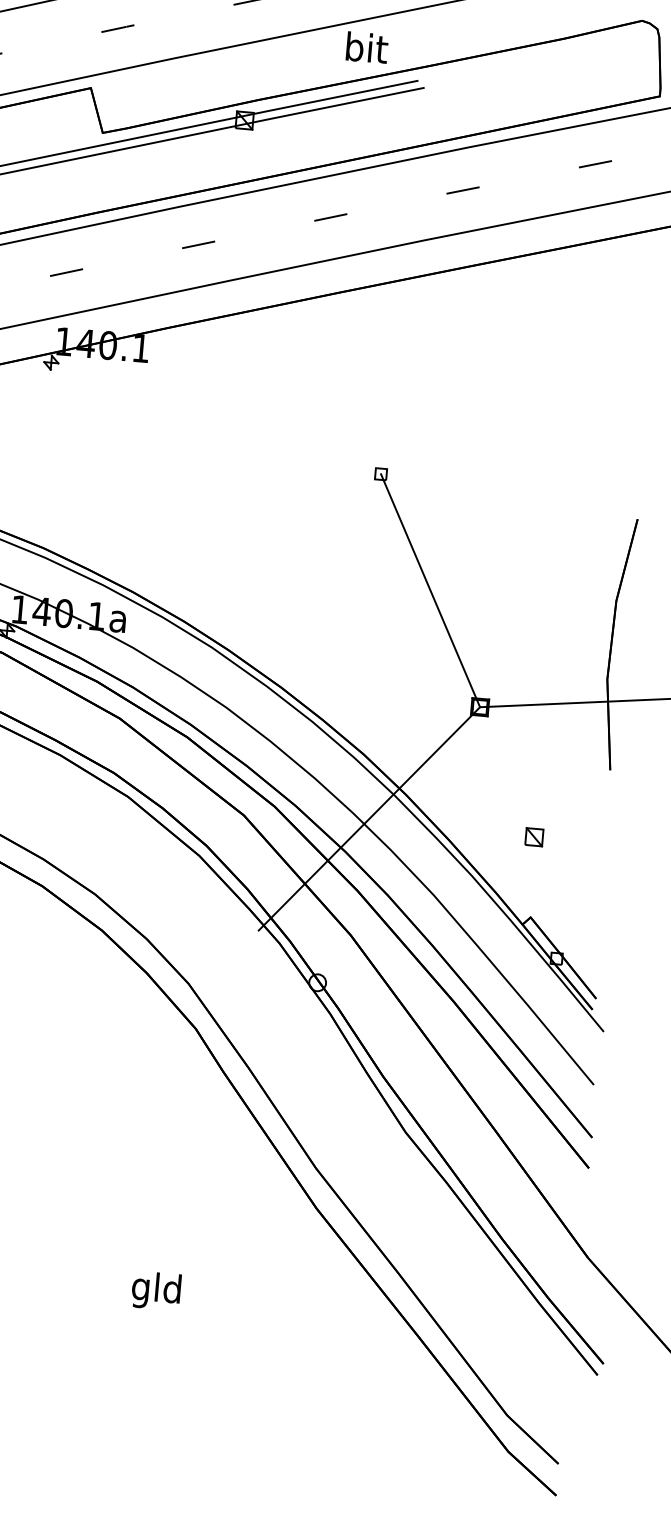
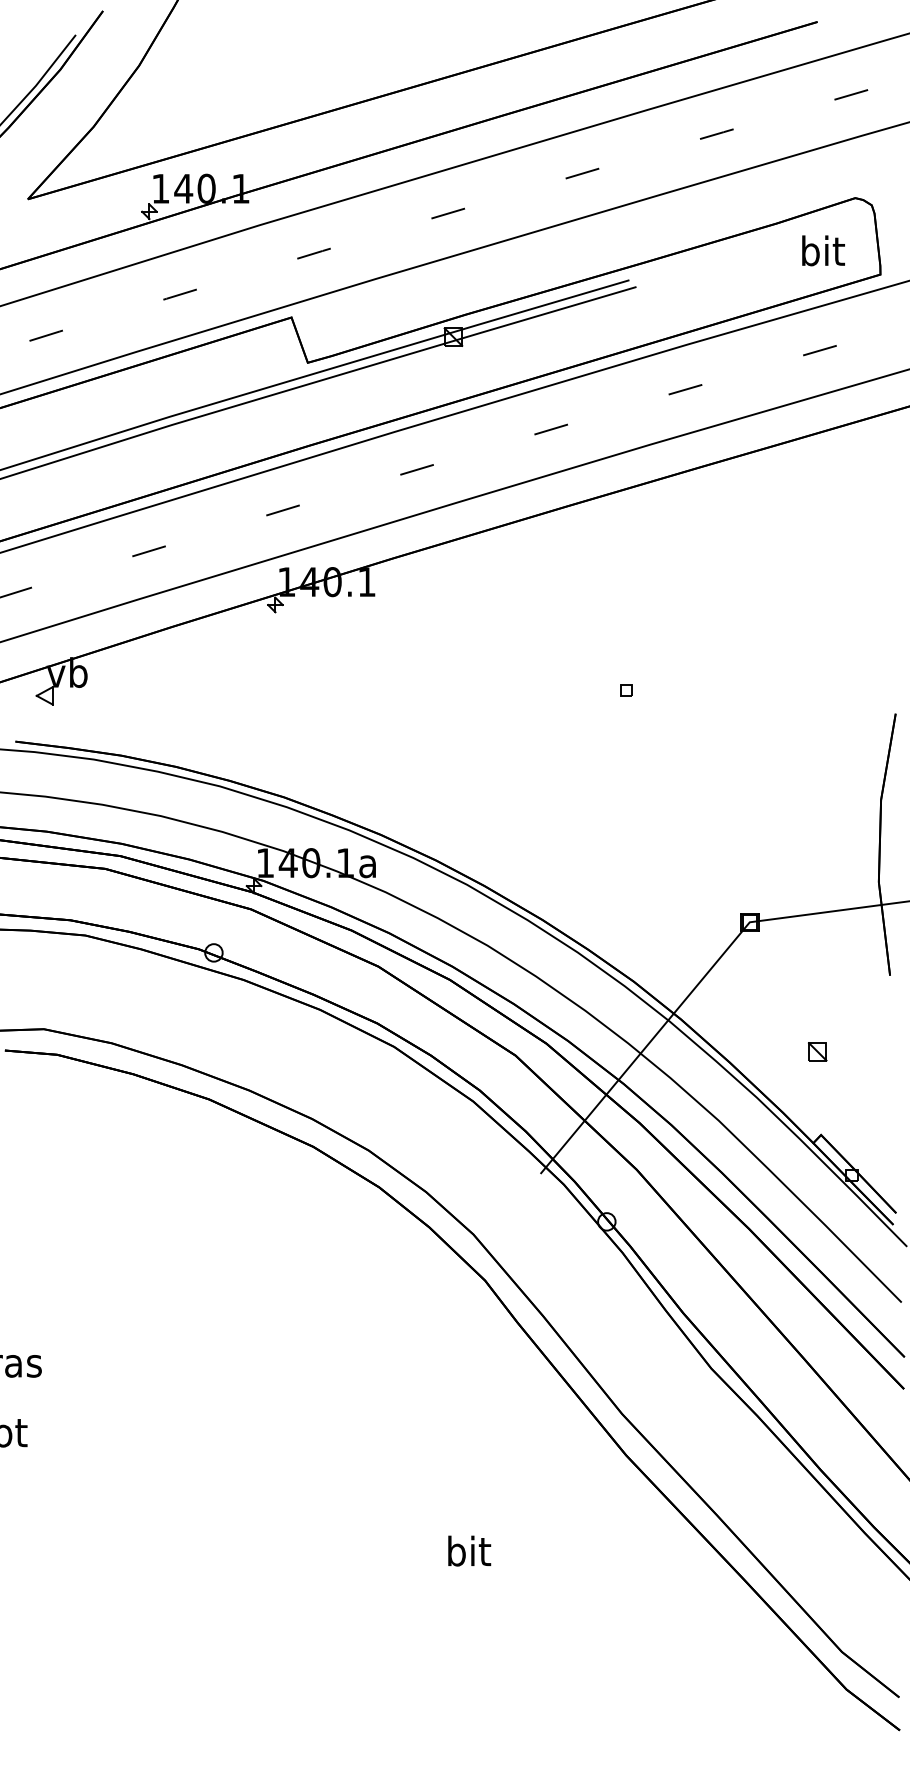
text: (367, 47) -> (823, 250), moved
line: (429, 590) -> (687, 806), removed
text: (155, 1290) -> (467, 1554), gld -> bit

